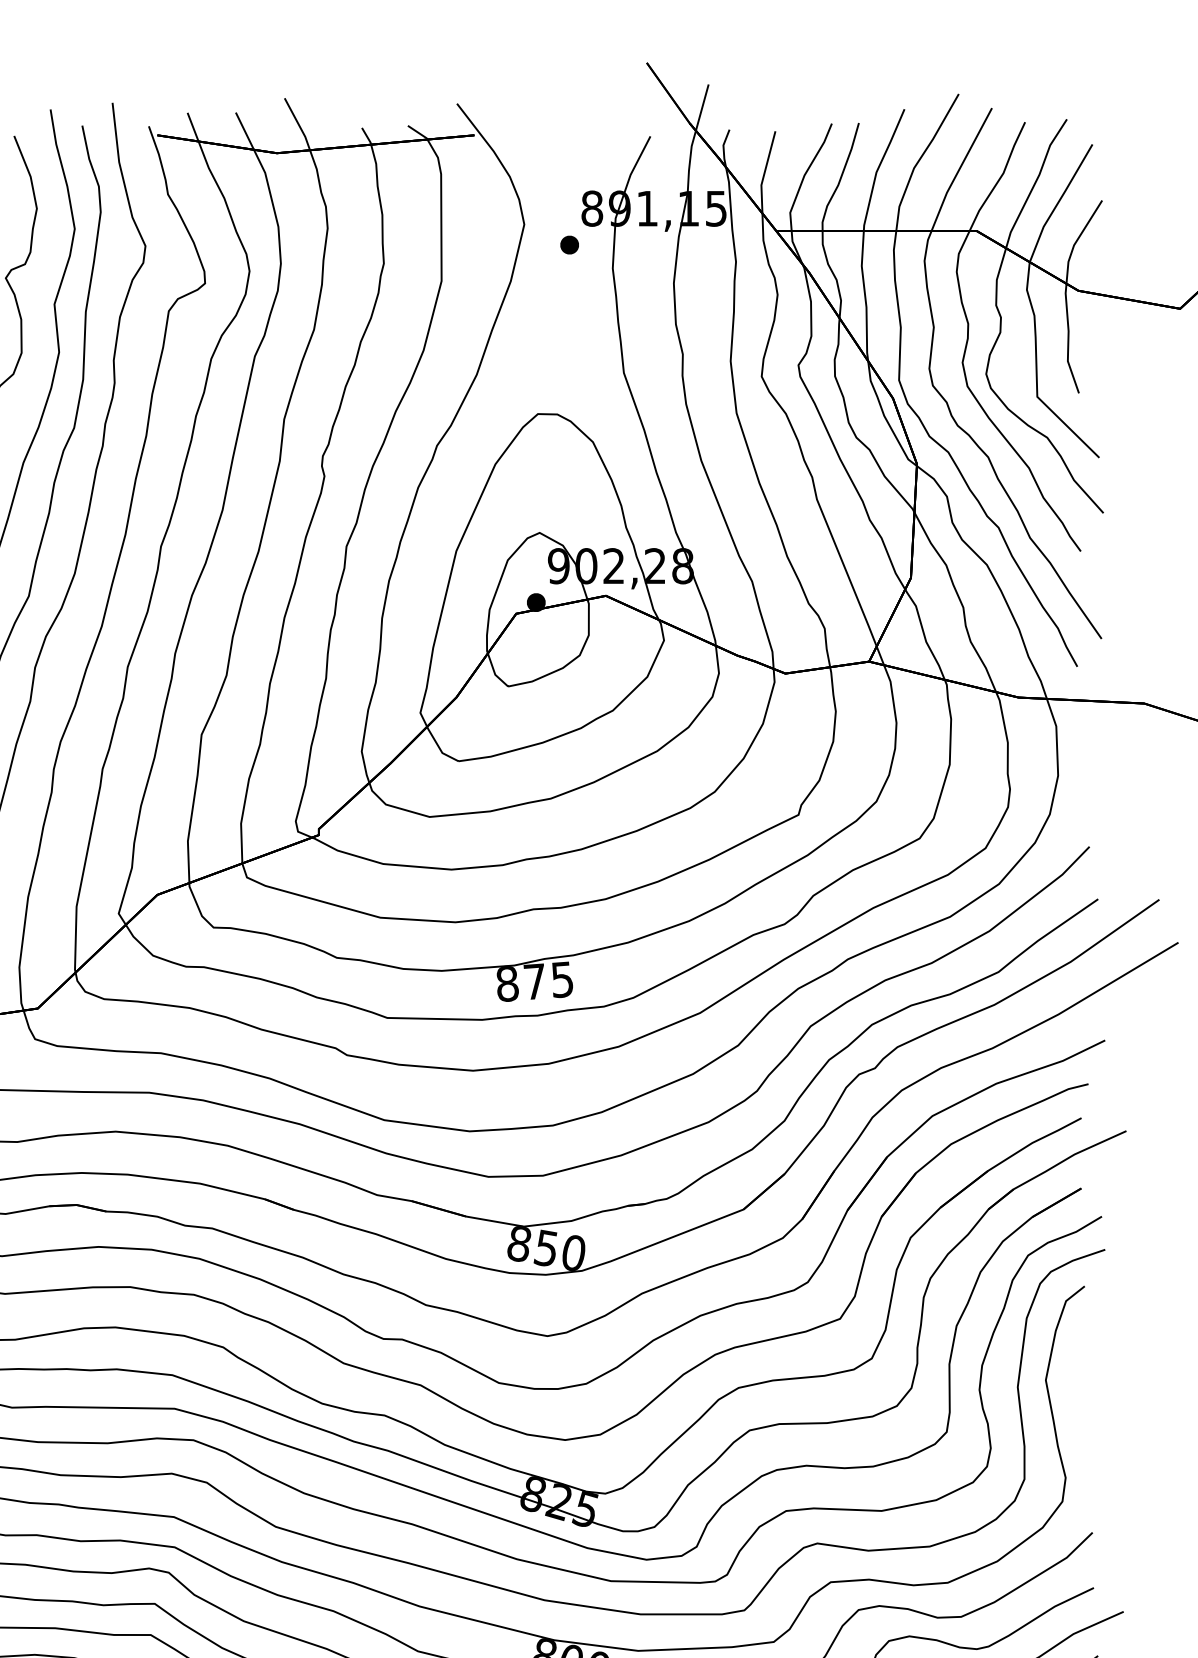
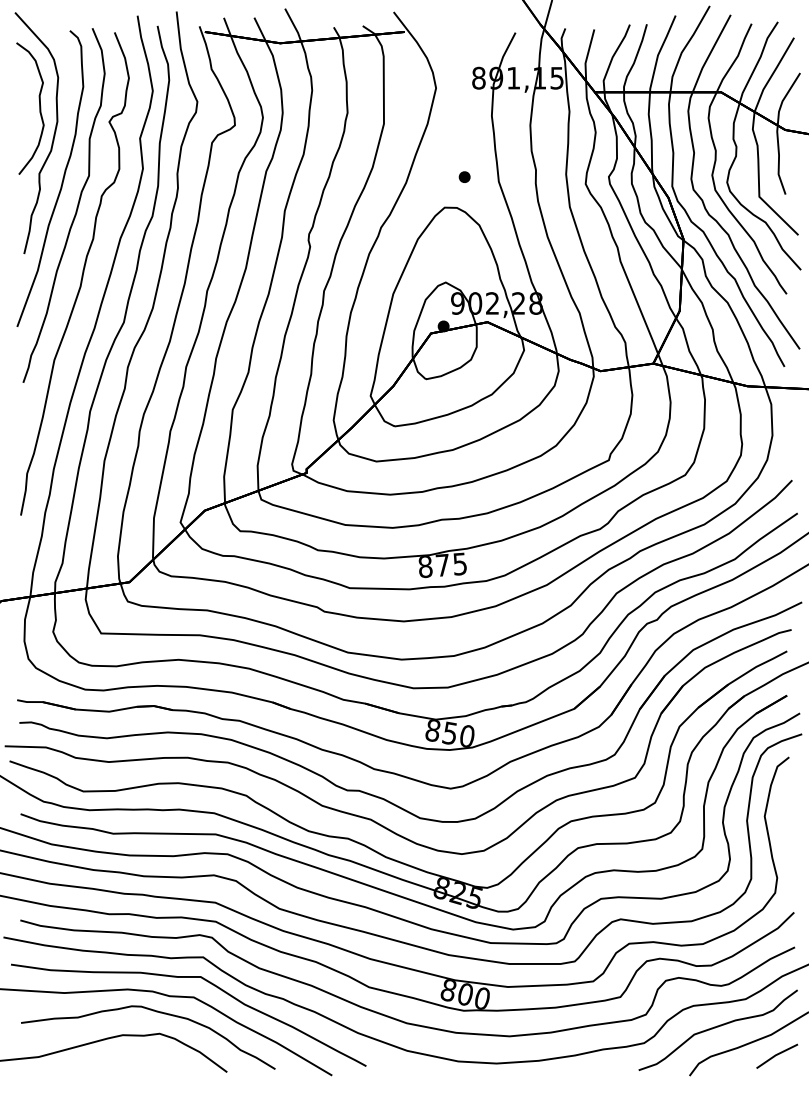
part: (569, 244) -> (464, 176), moved

